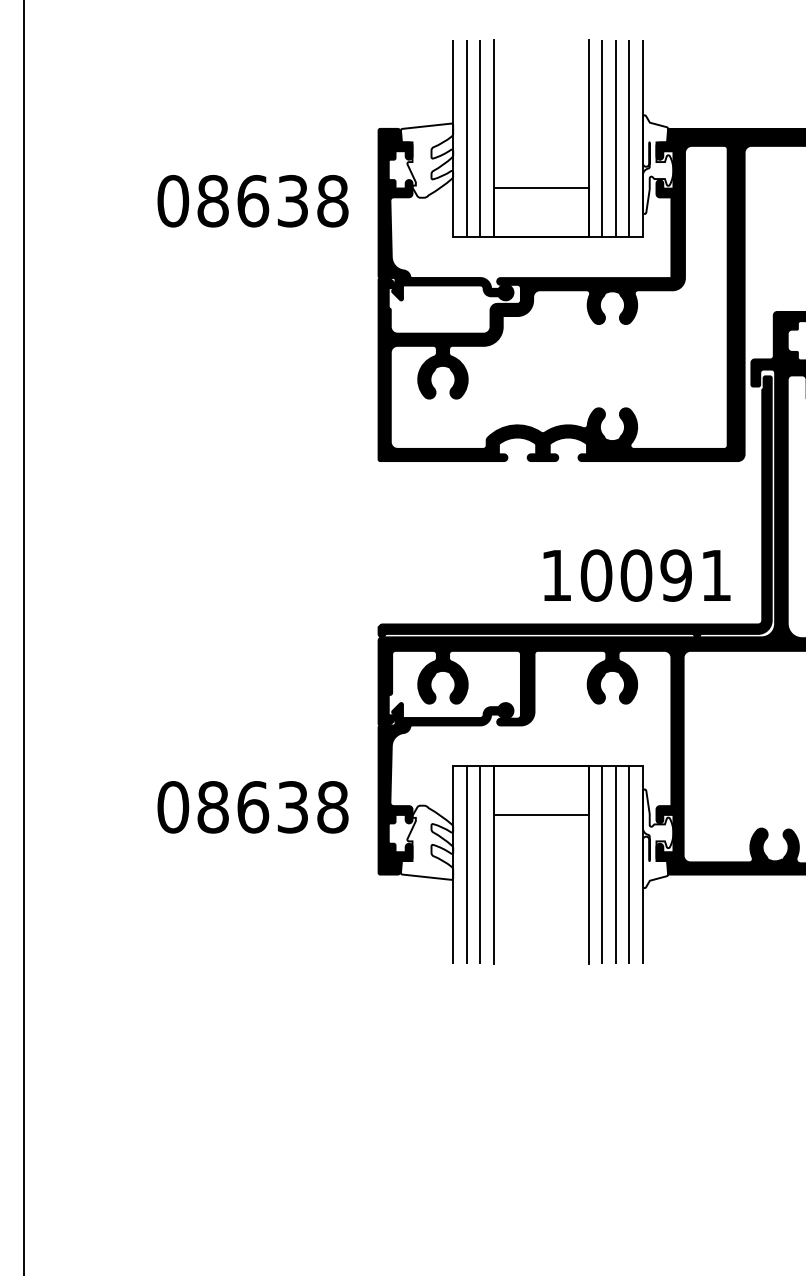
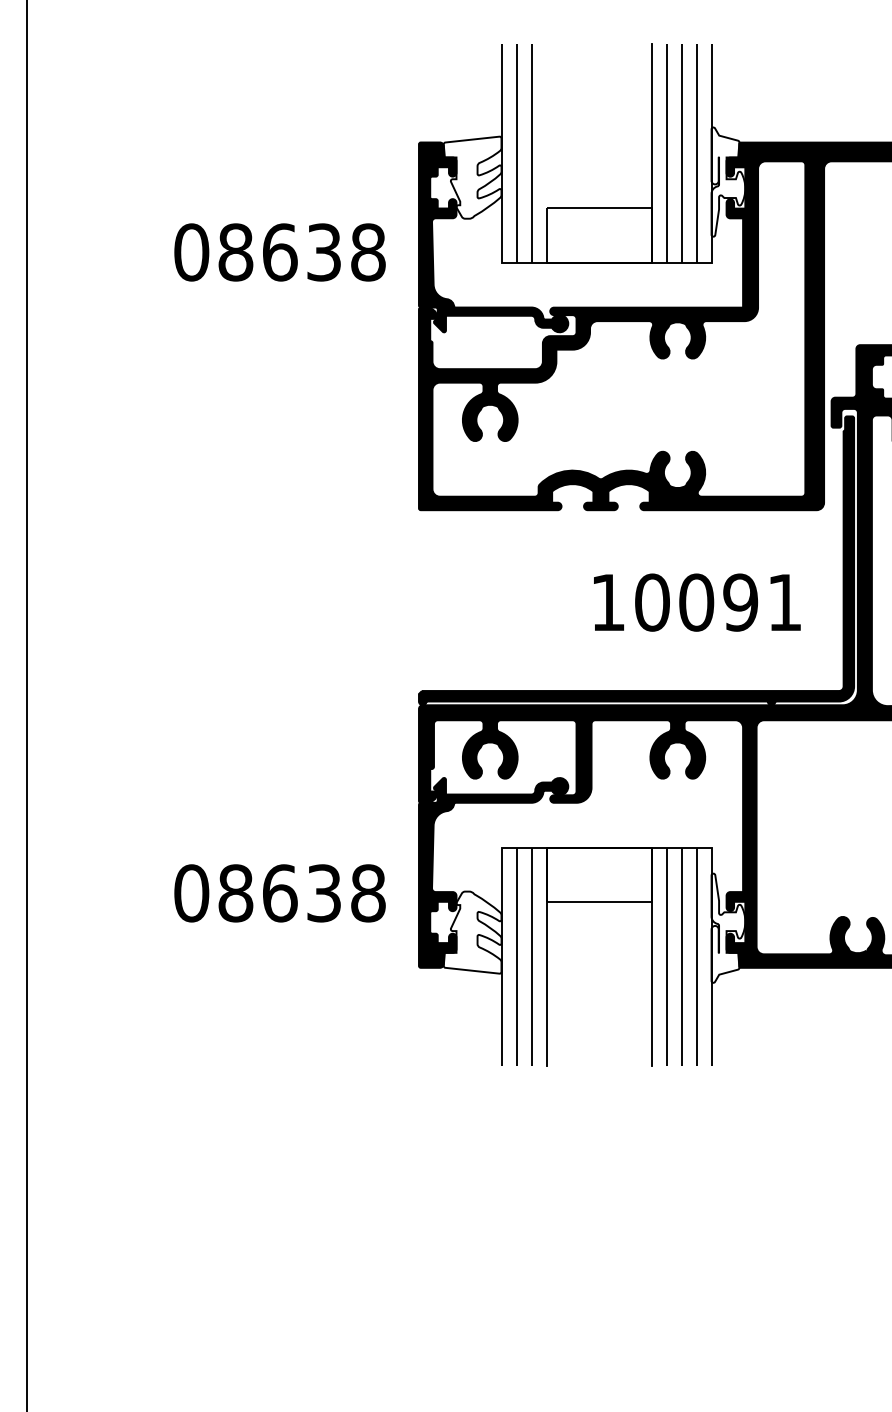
line: (493, 138) -> (546, 153), removed
text: (252, 201) -> (279, 252), moved
text: (636, 575) -> (696, 602), moved

